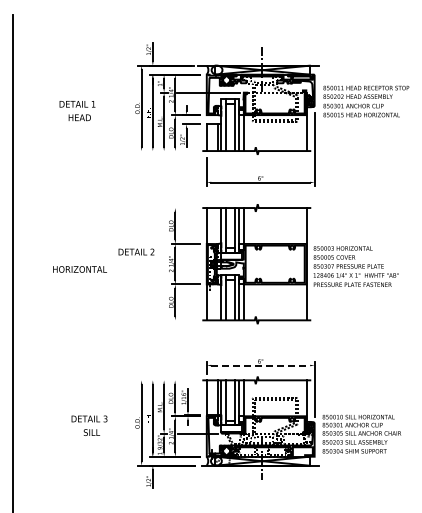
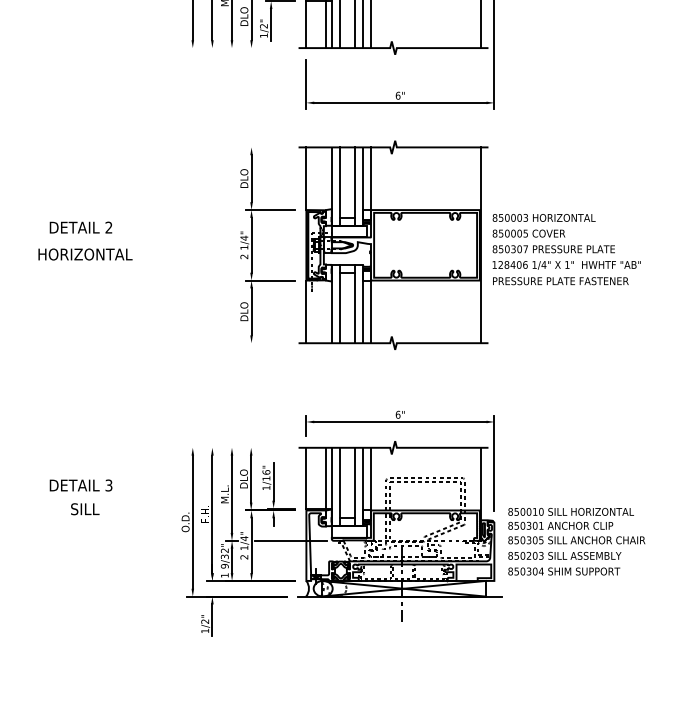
text: (136, 251) -> (81, 226), moved
line: (261, 365) -> (401, 421), dashed -> solid
text: (89, 425) -> (81, 496), moved

